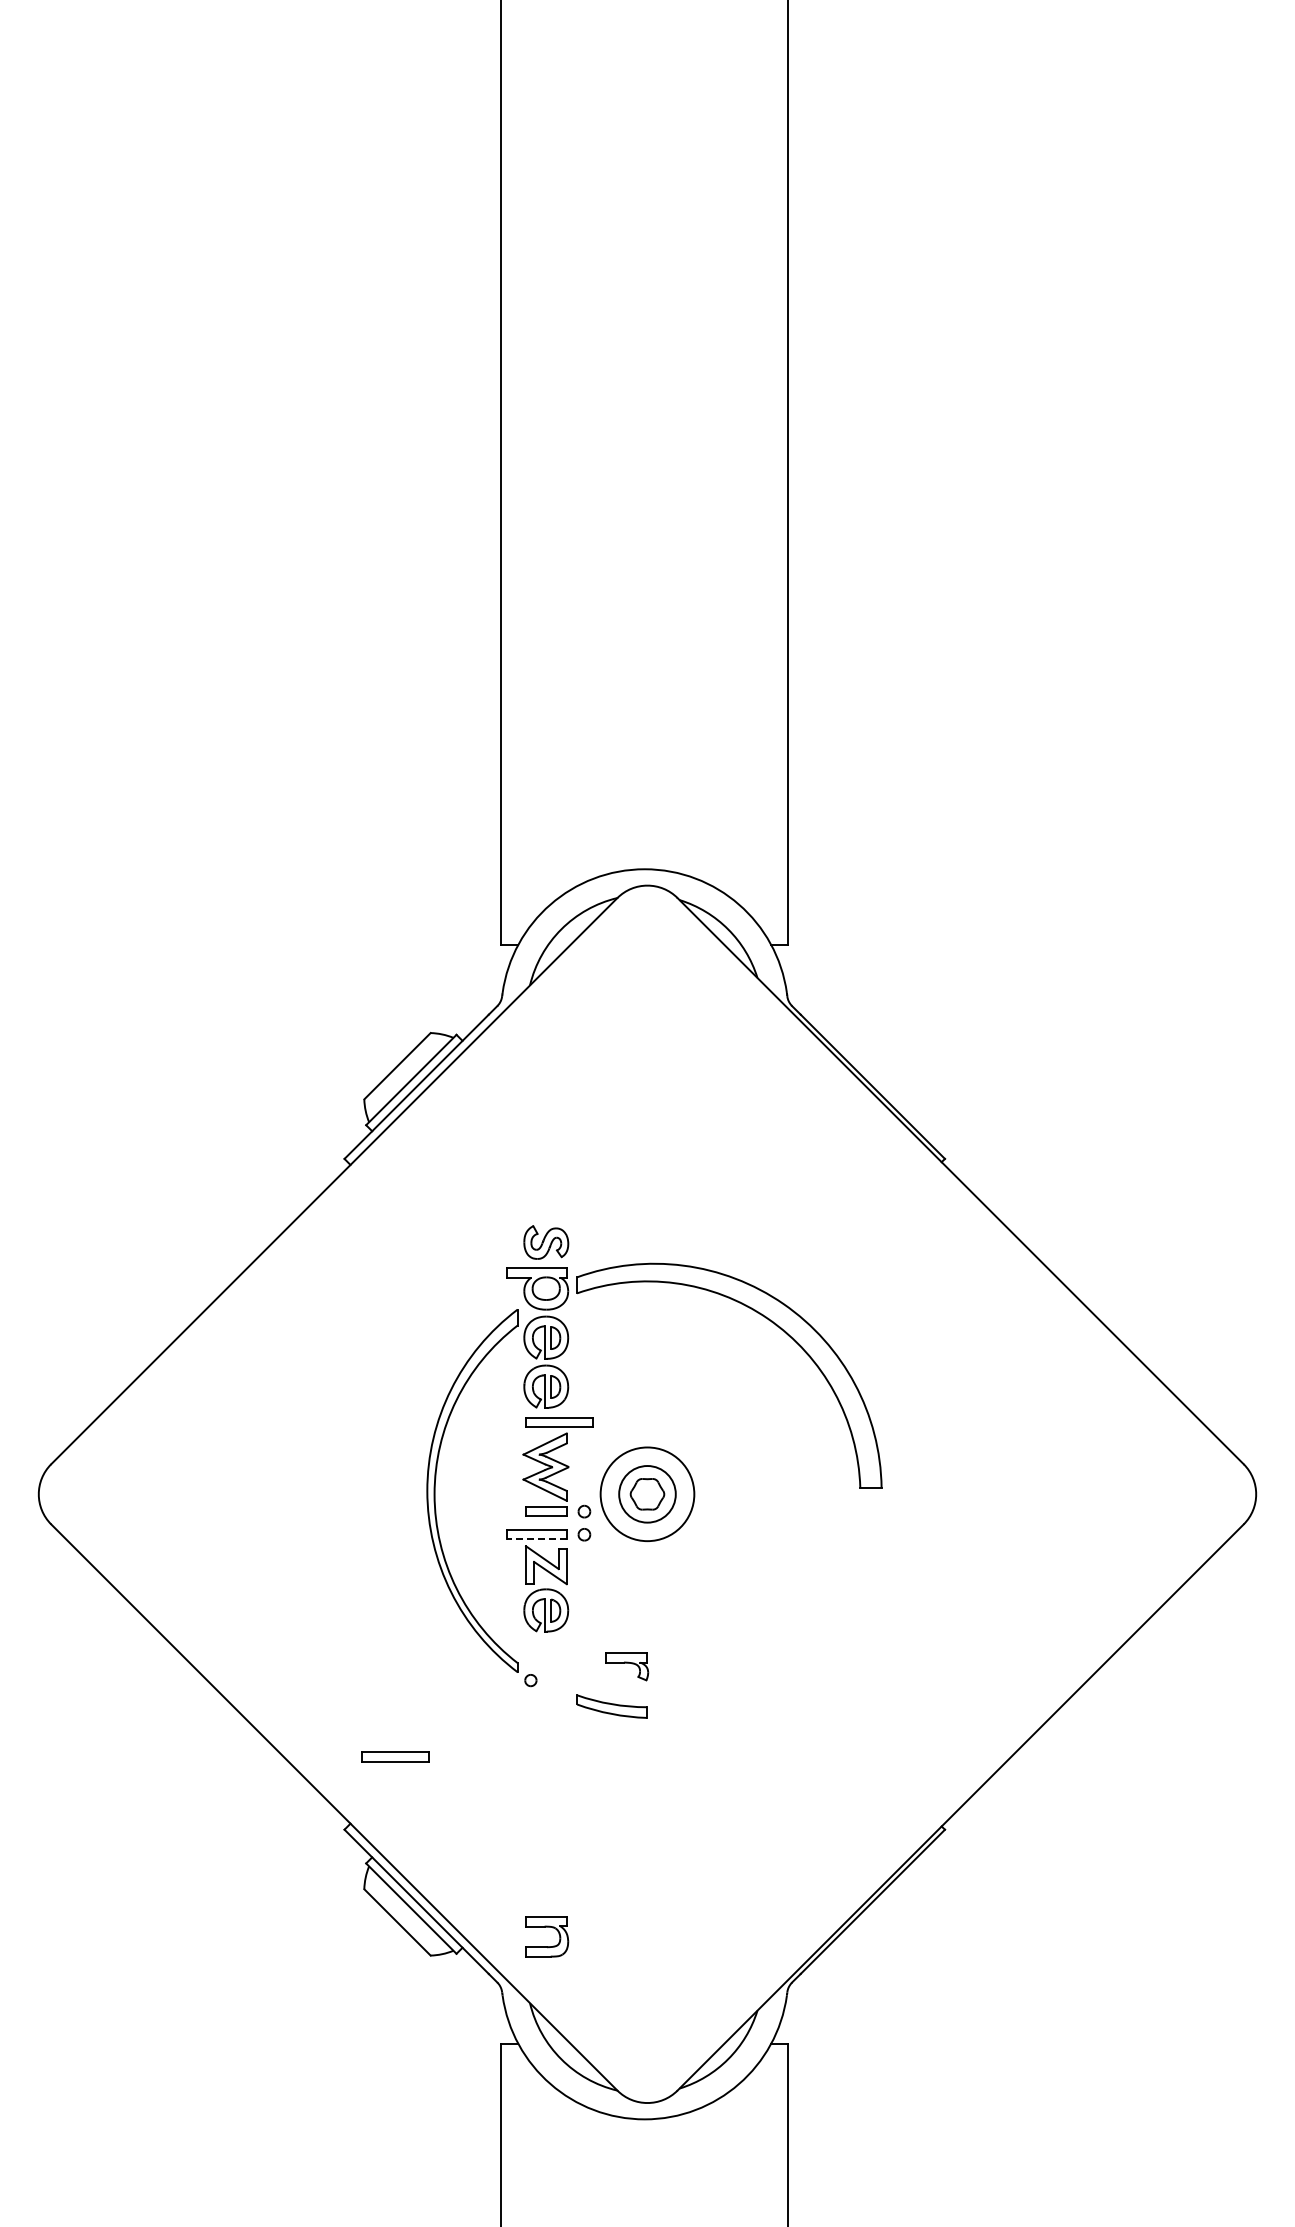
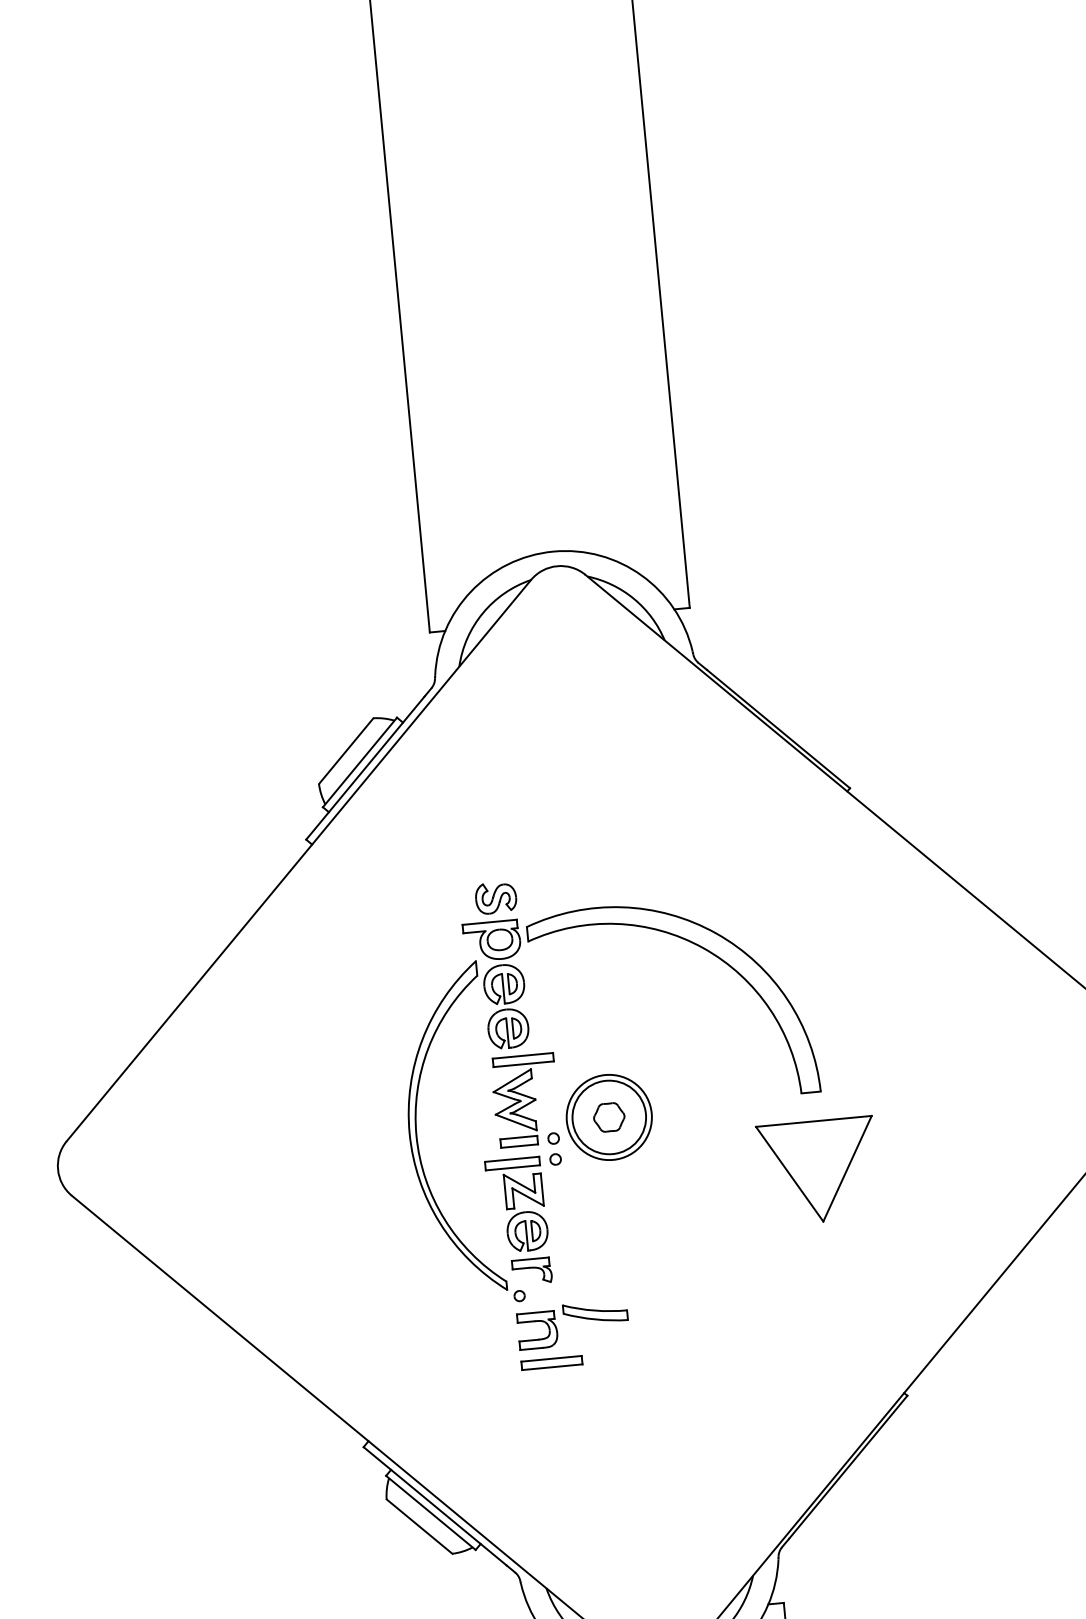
circle: (647, 1493) -> (609, 1116), size x1.43
line: (536, 1539) -> (512, 1167), dashed -> solid
part: (870, 1574) -> (818, 1170), added
part: (627, 1666) -> (532, 1271), moved
part: (395, 1756) -> (552, 1362), moved
part: (547, 1927) -> (537, 1321), moved

